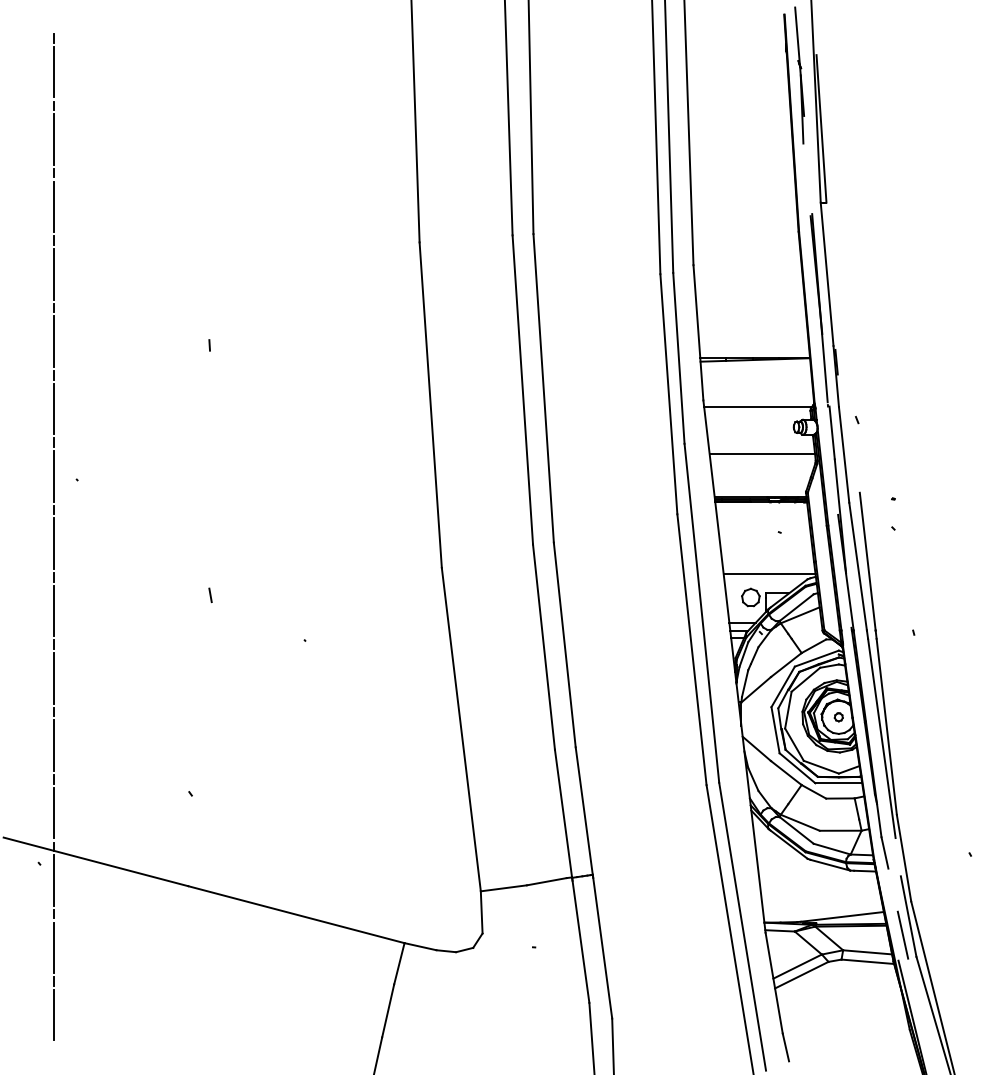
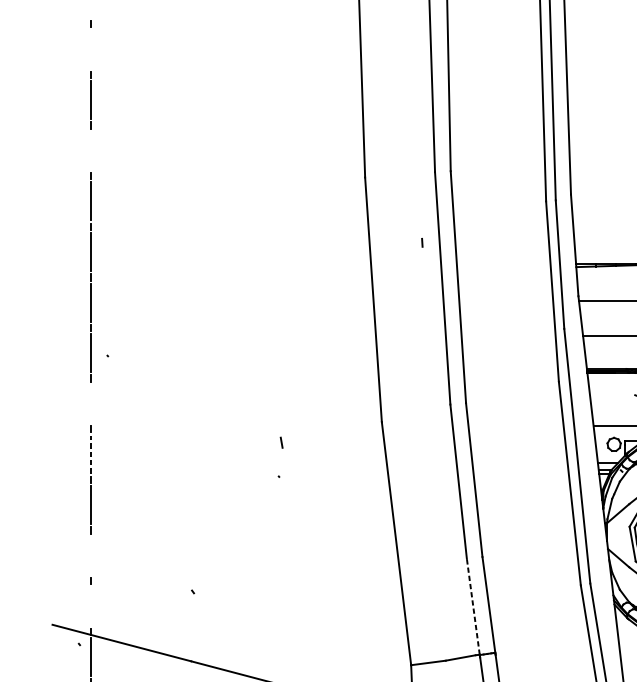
line: (54, 71) -> (90, 49), removed
line: (54, 206) -> (90, 150), removed
line: (209, 345) -> (422, 242), moved
line: (54, 543) -> (90, 403), removed
line: (210, 594) -> (281, 442), moved
line: (54, 610) -> (90, 454), solid -> dashed
line: (54, 745) -> (90, 555), removed
line: (54, 812) -> (90, 605), removed
line: (563, 813) -> (473, 606), solid -> dashed

